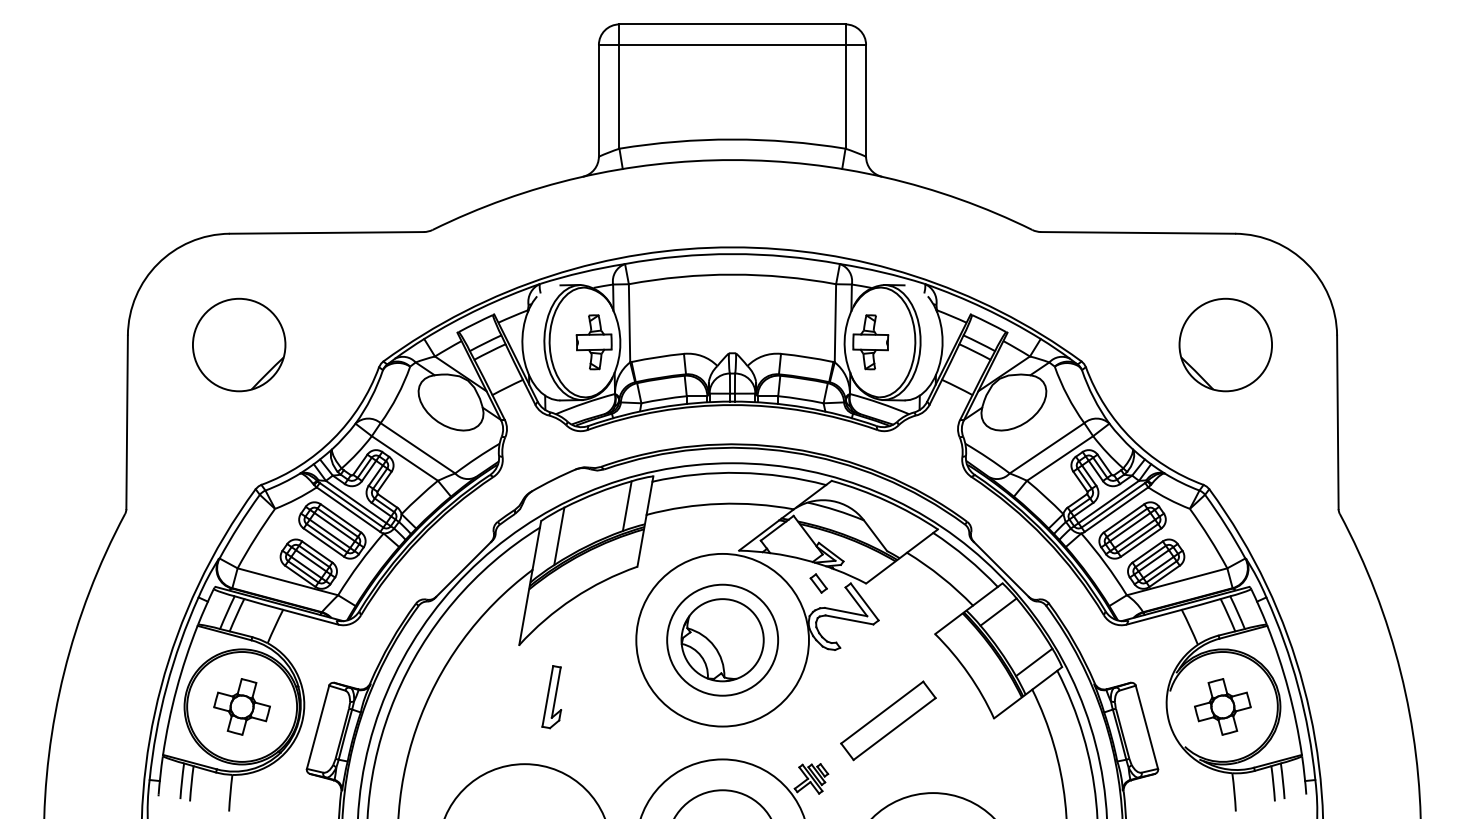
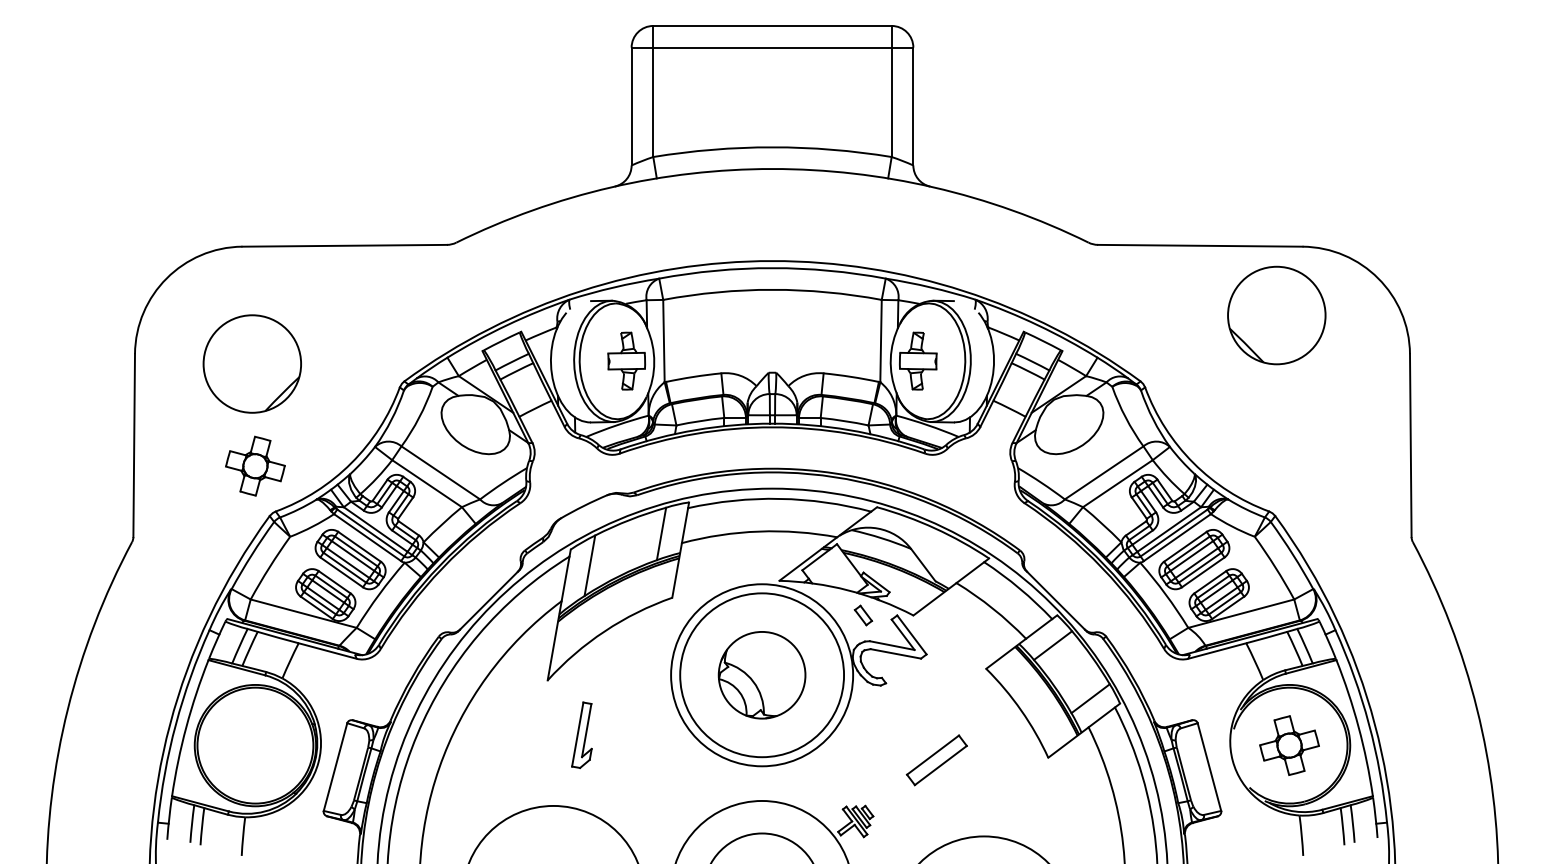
part: (1225, 344) -> (1276, 314), moved
circle: (722, 639) -> (761, 674), size x1.4
part: (241, 706) -> (254, 465), moved
part: (888, 720) -> (936, 759), size x0.6

